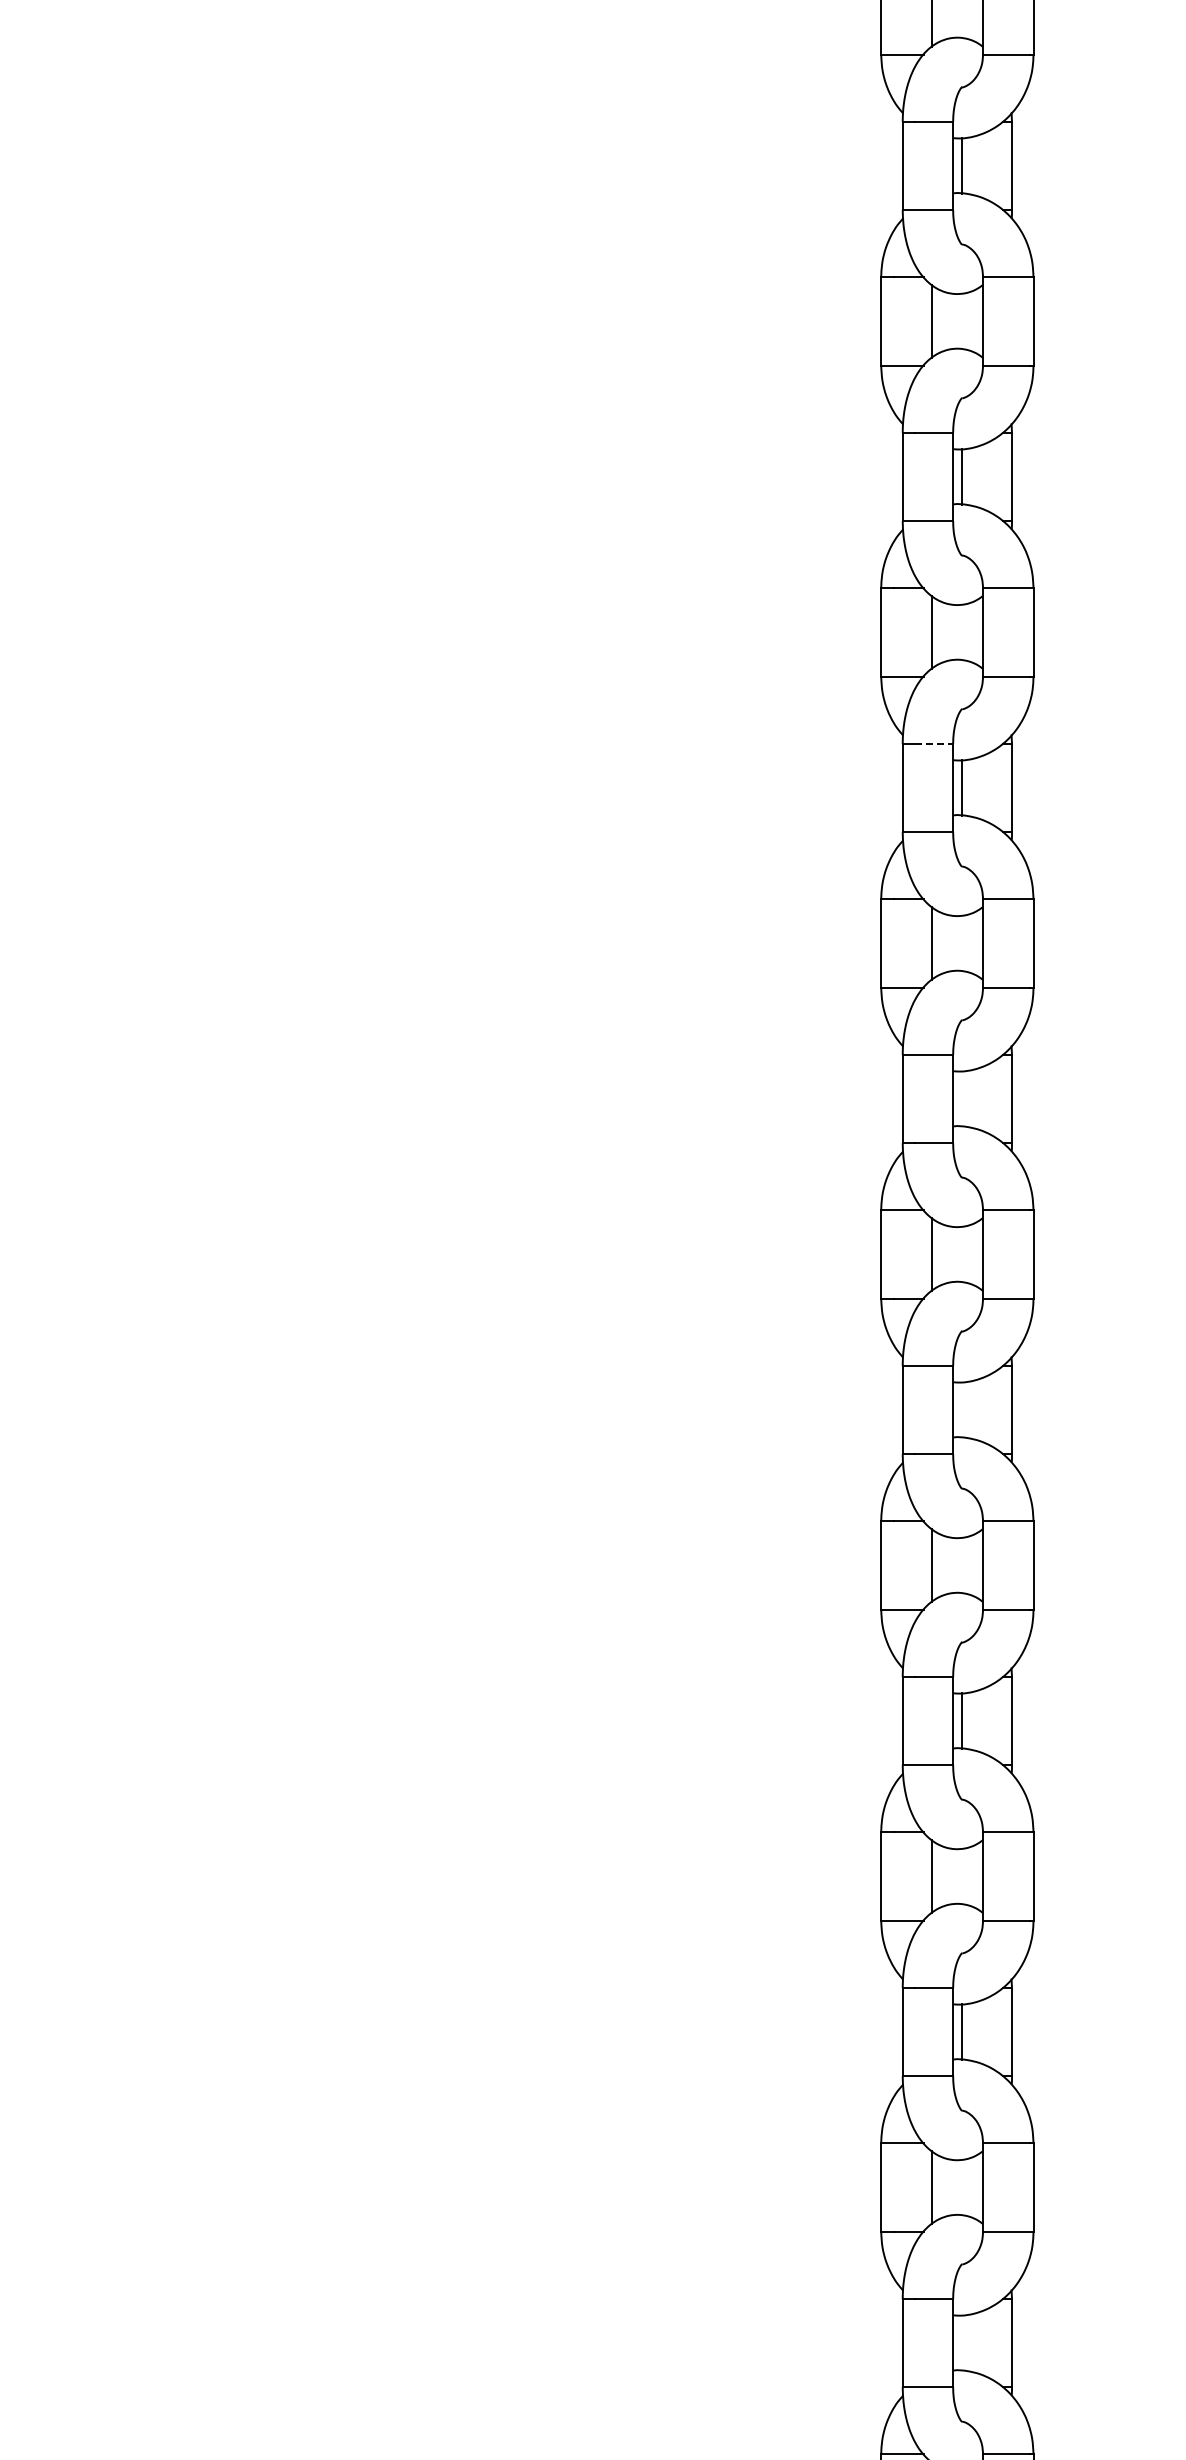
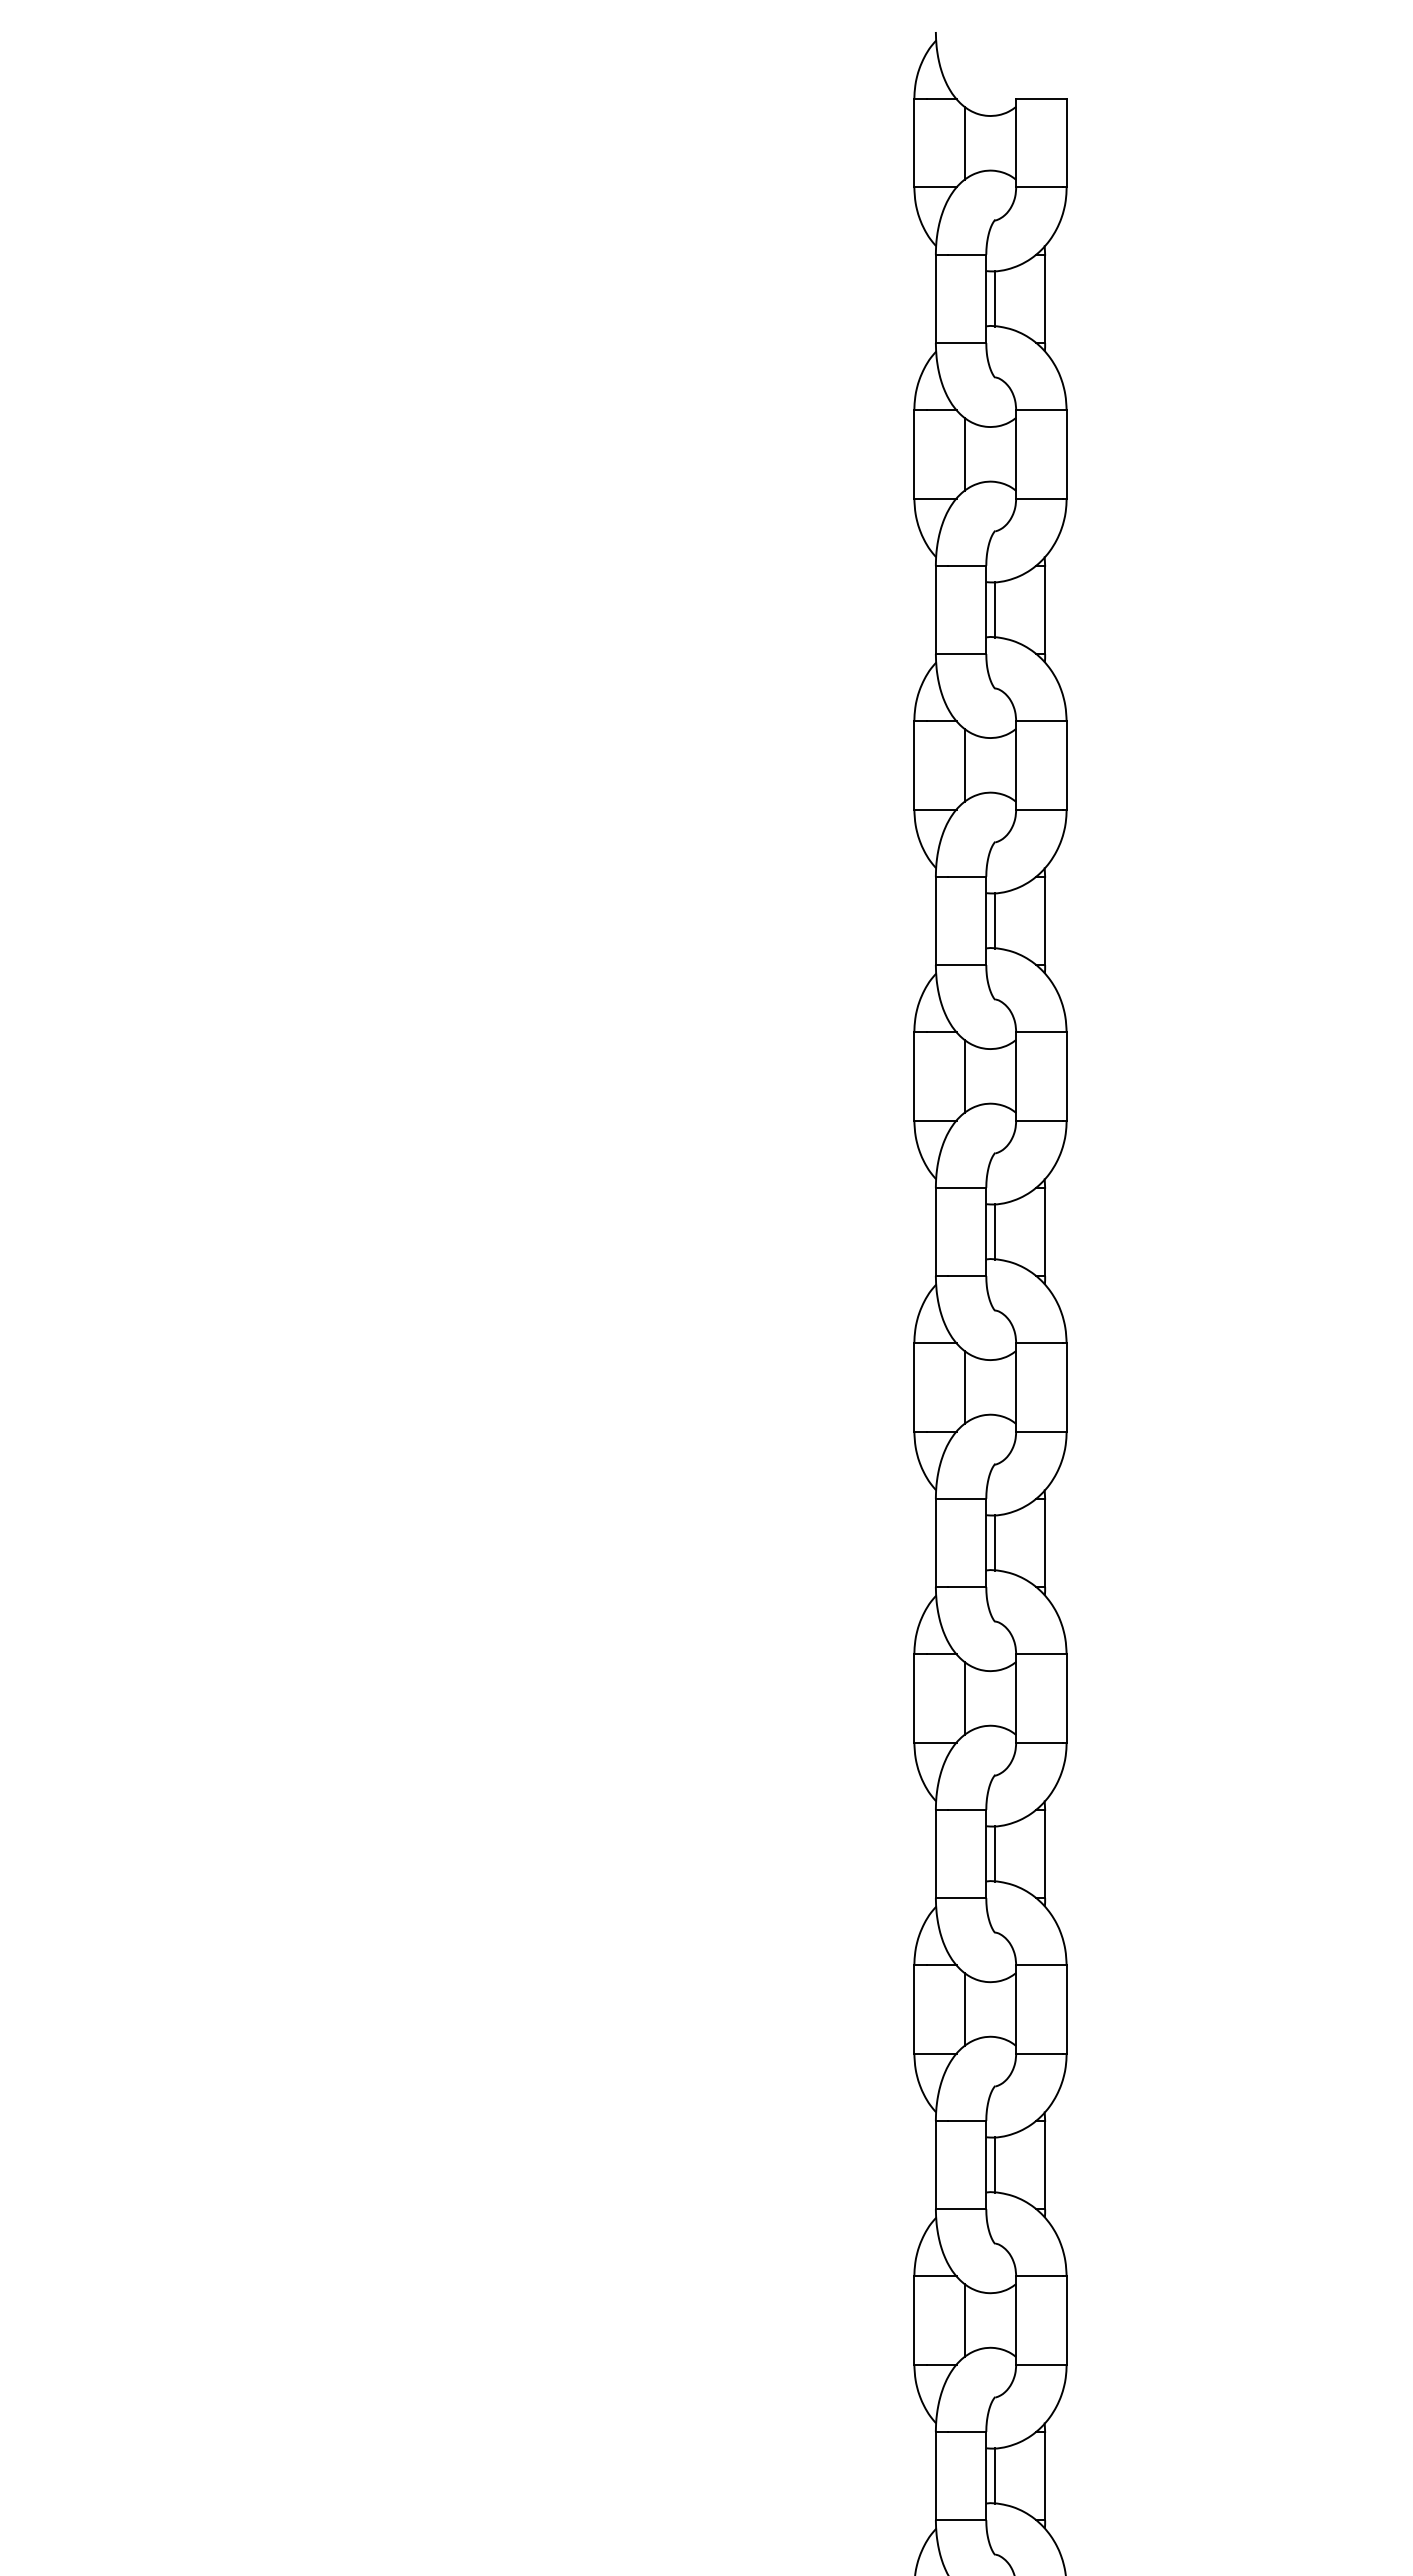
line: (934, 743) -> (967, 876), dashed -> solid
line: (961, 1098) -> (994, 1231), added
line: (961, 1409) -> (994, 1542), added
line: (961, 2342) -> (994, 2475), added

